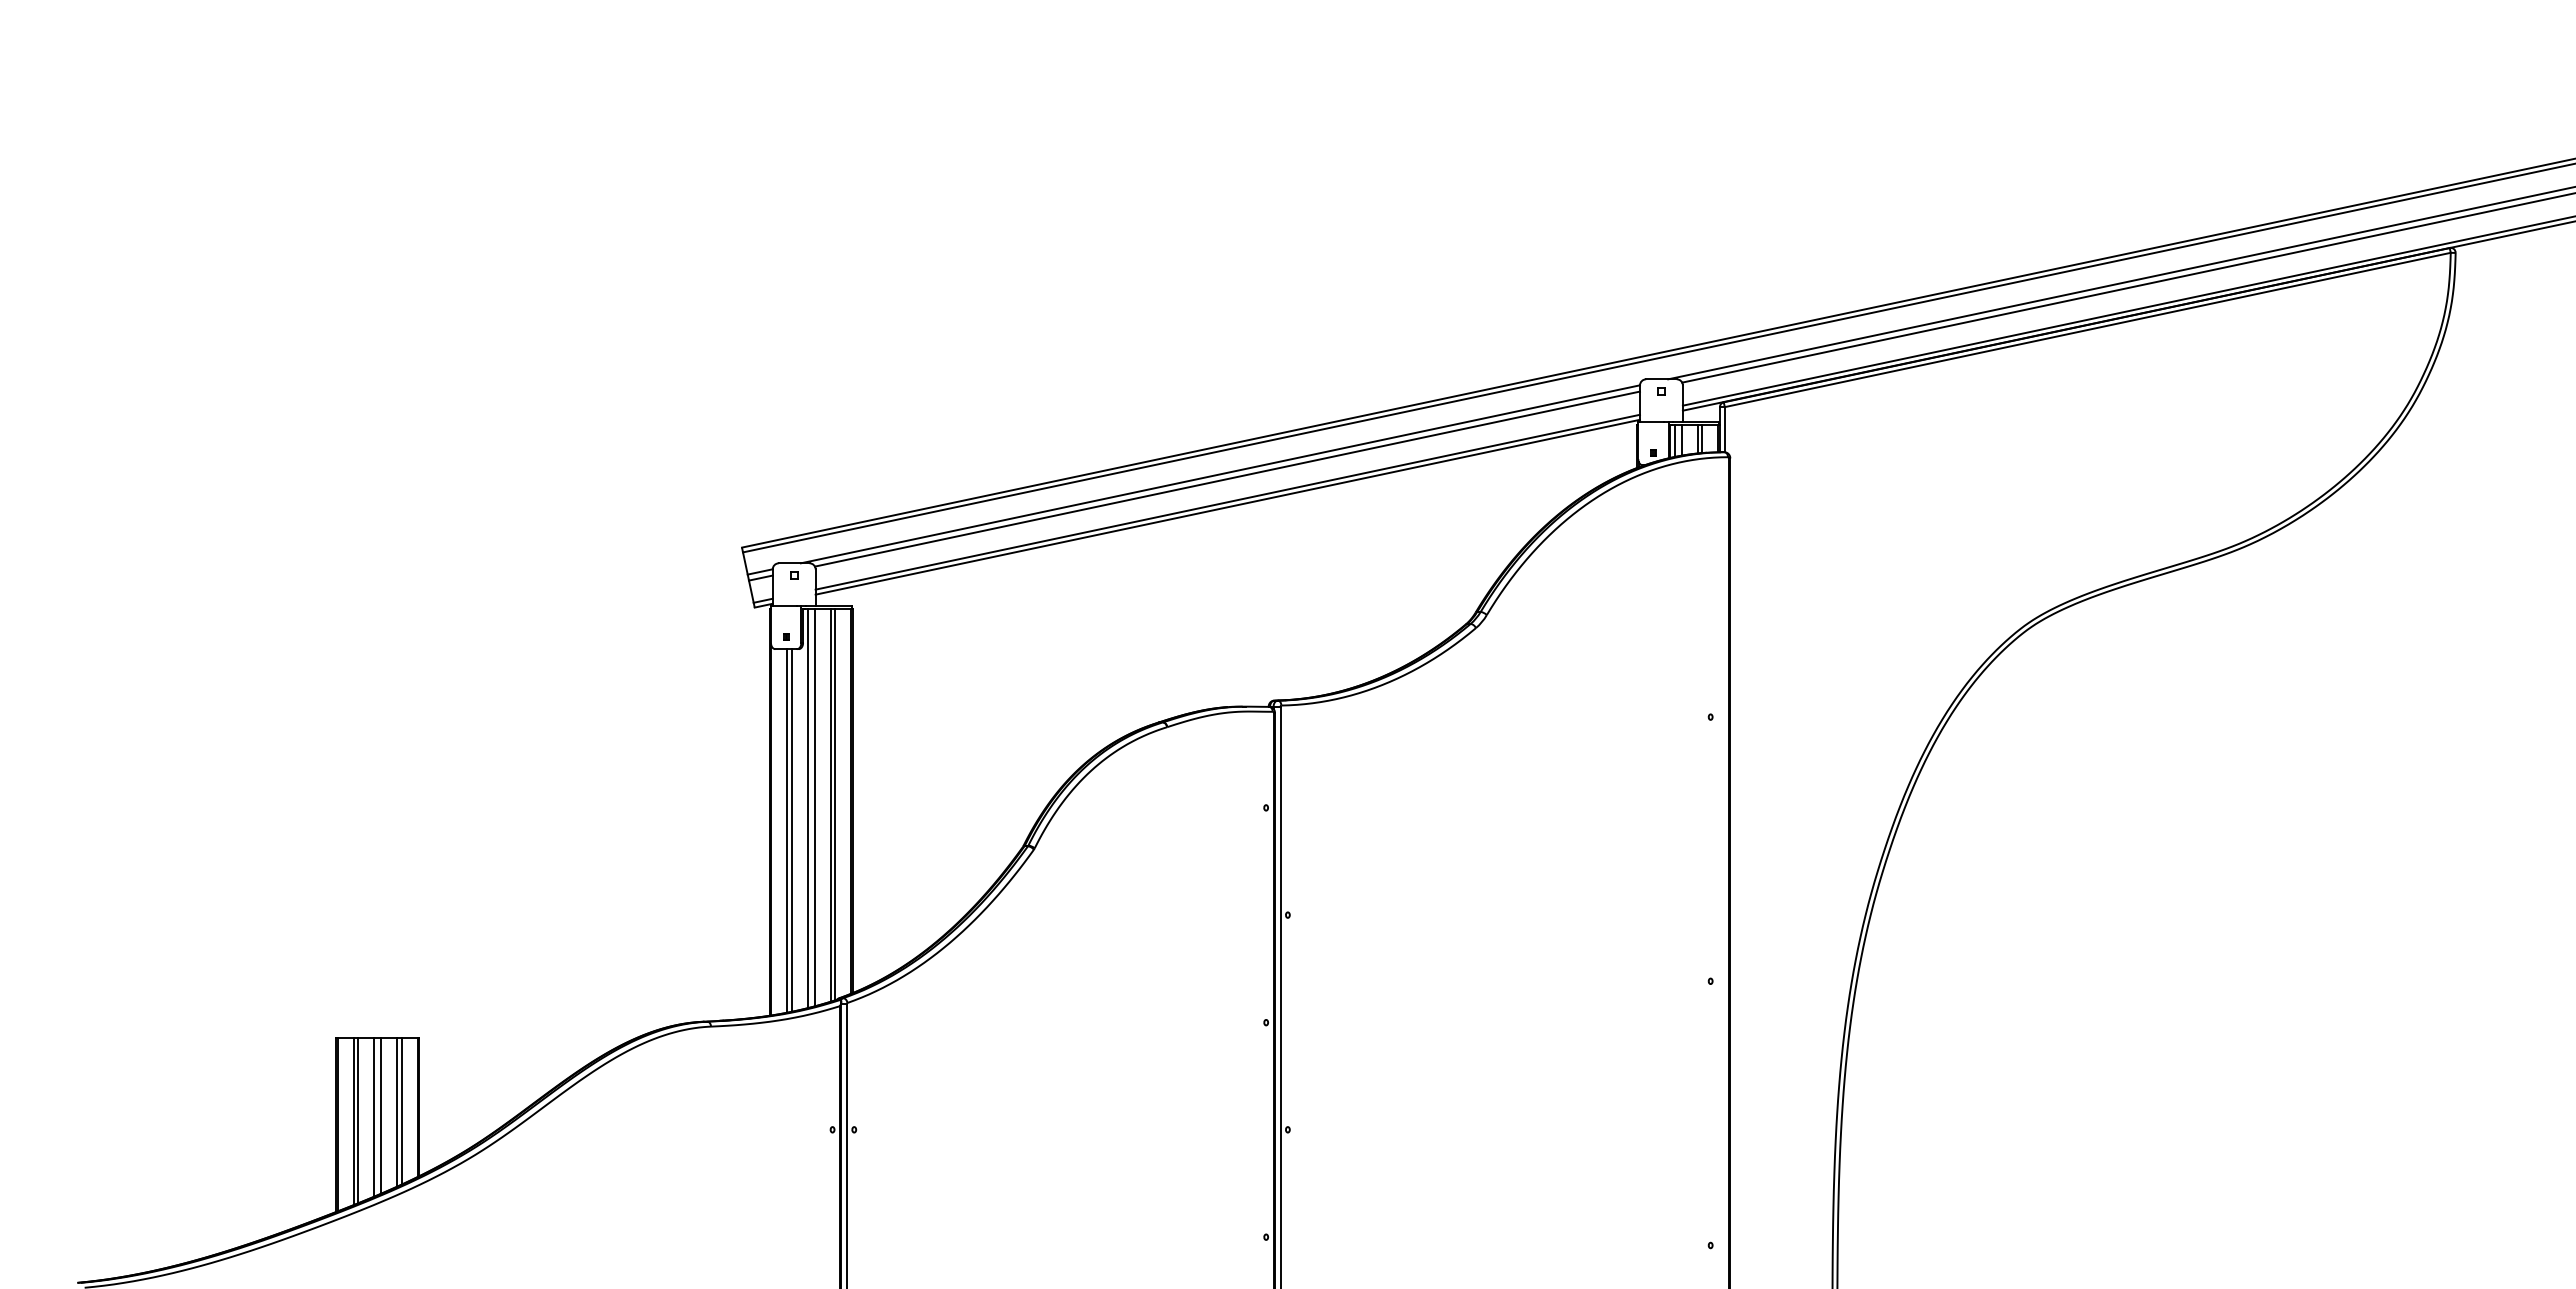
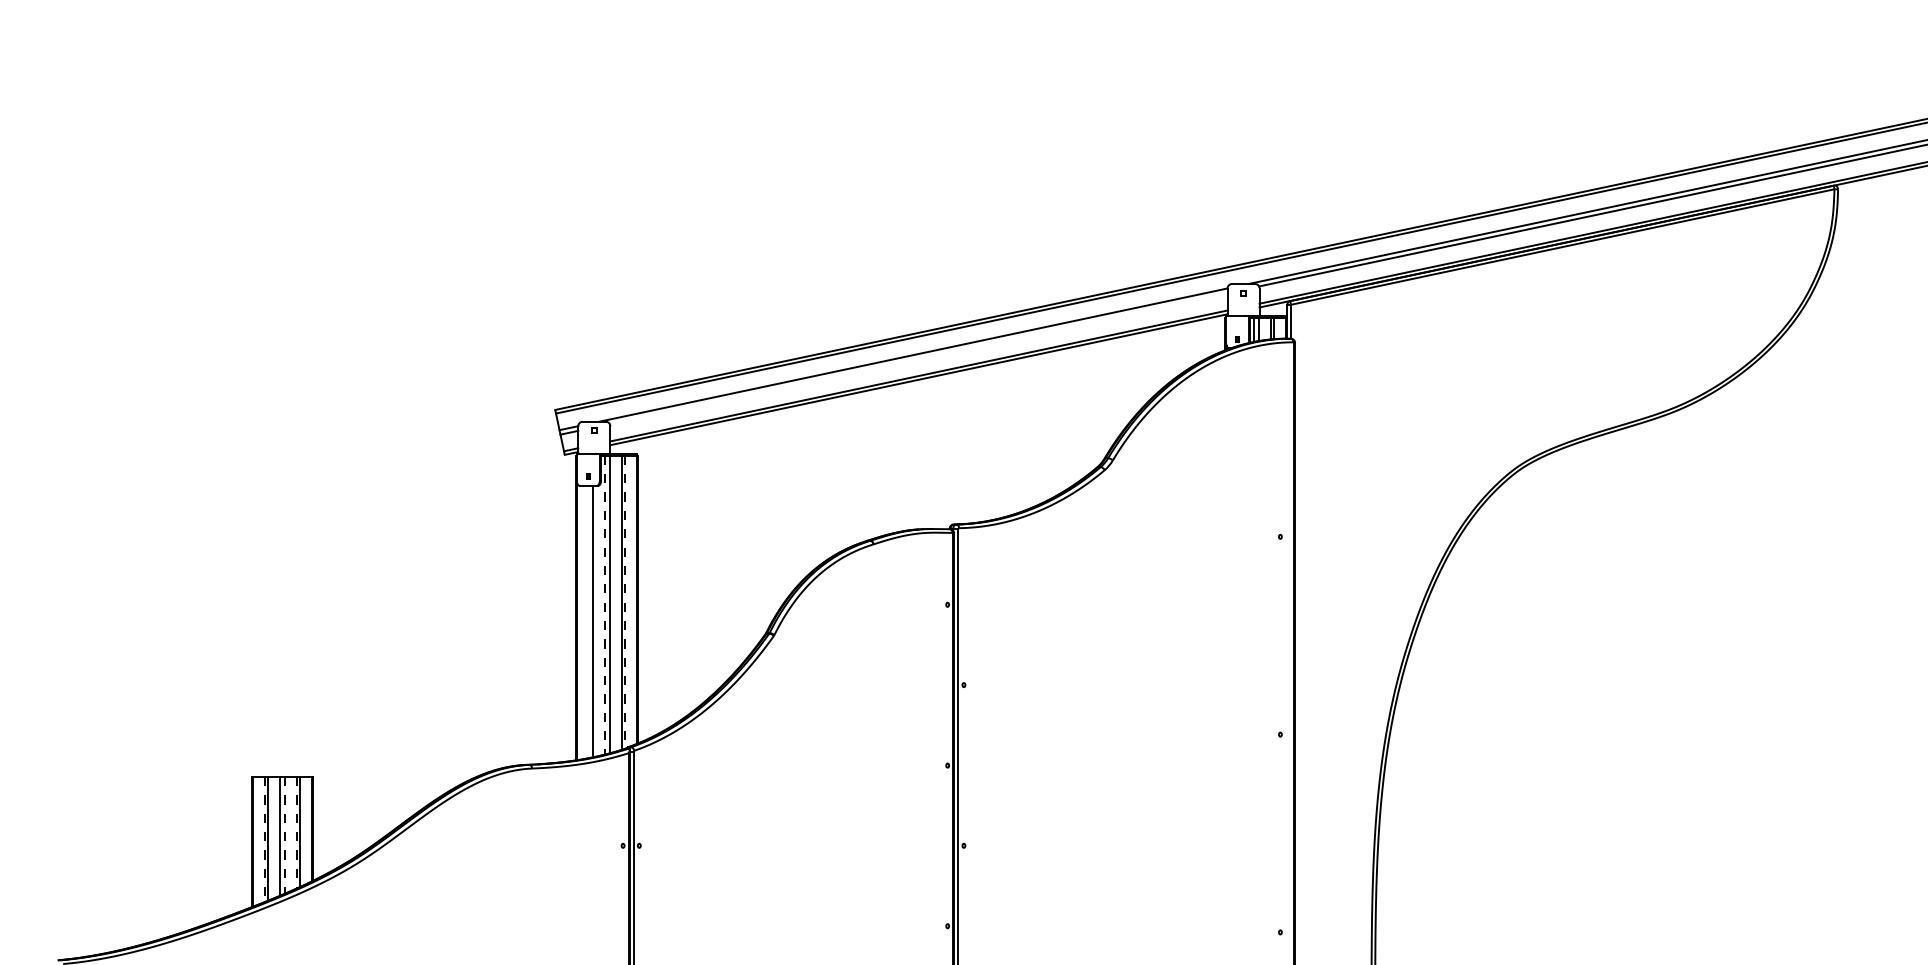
line: (1226, 478) -> (917, 358), removed
line: (835, 804) -> (625, 602), solid -> dashed
line: (807, 808) -> (604, 605), solid -> dashed
line: (787, 830) -> (589, 621), removed
line: (397, 1112) -> (297, 832), solid -> dashed
line: (381, 1115) -> (285, 835), solid -> dashed
line: (353, 1121) -> (264, 839), solid -> dashed

